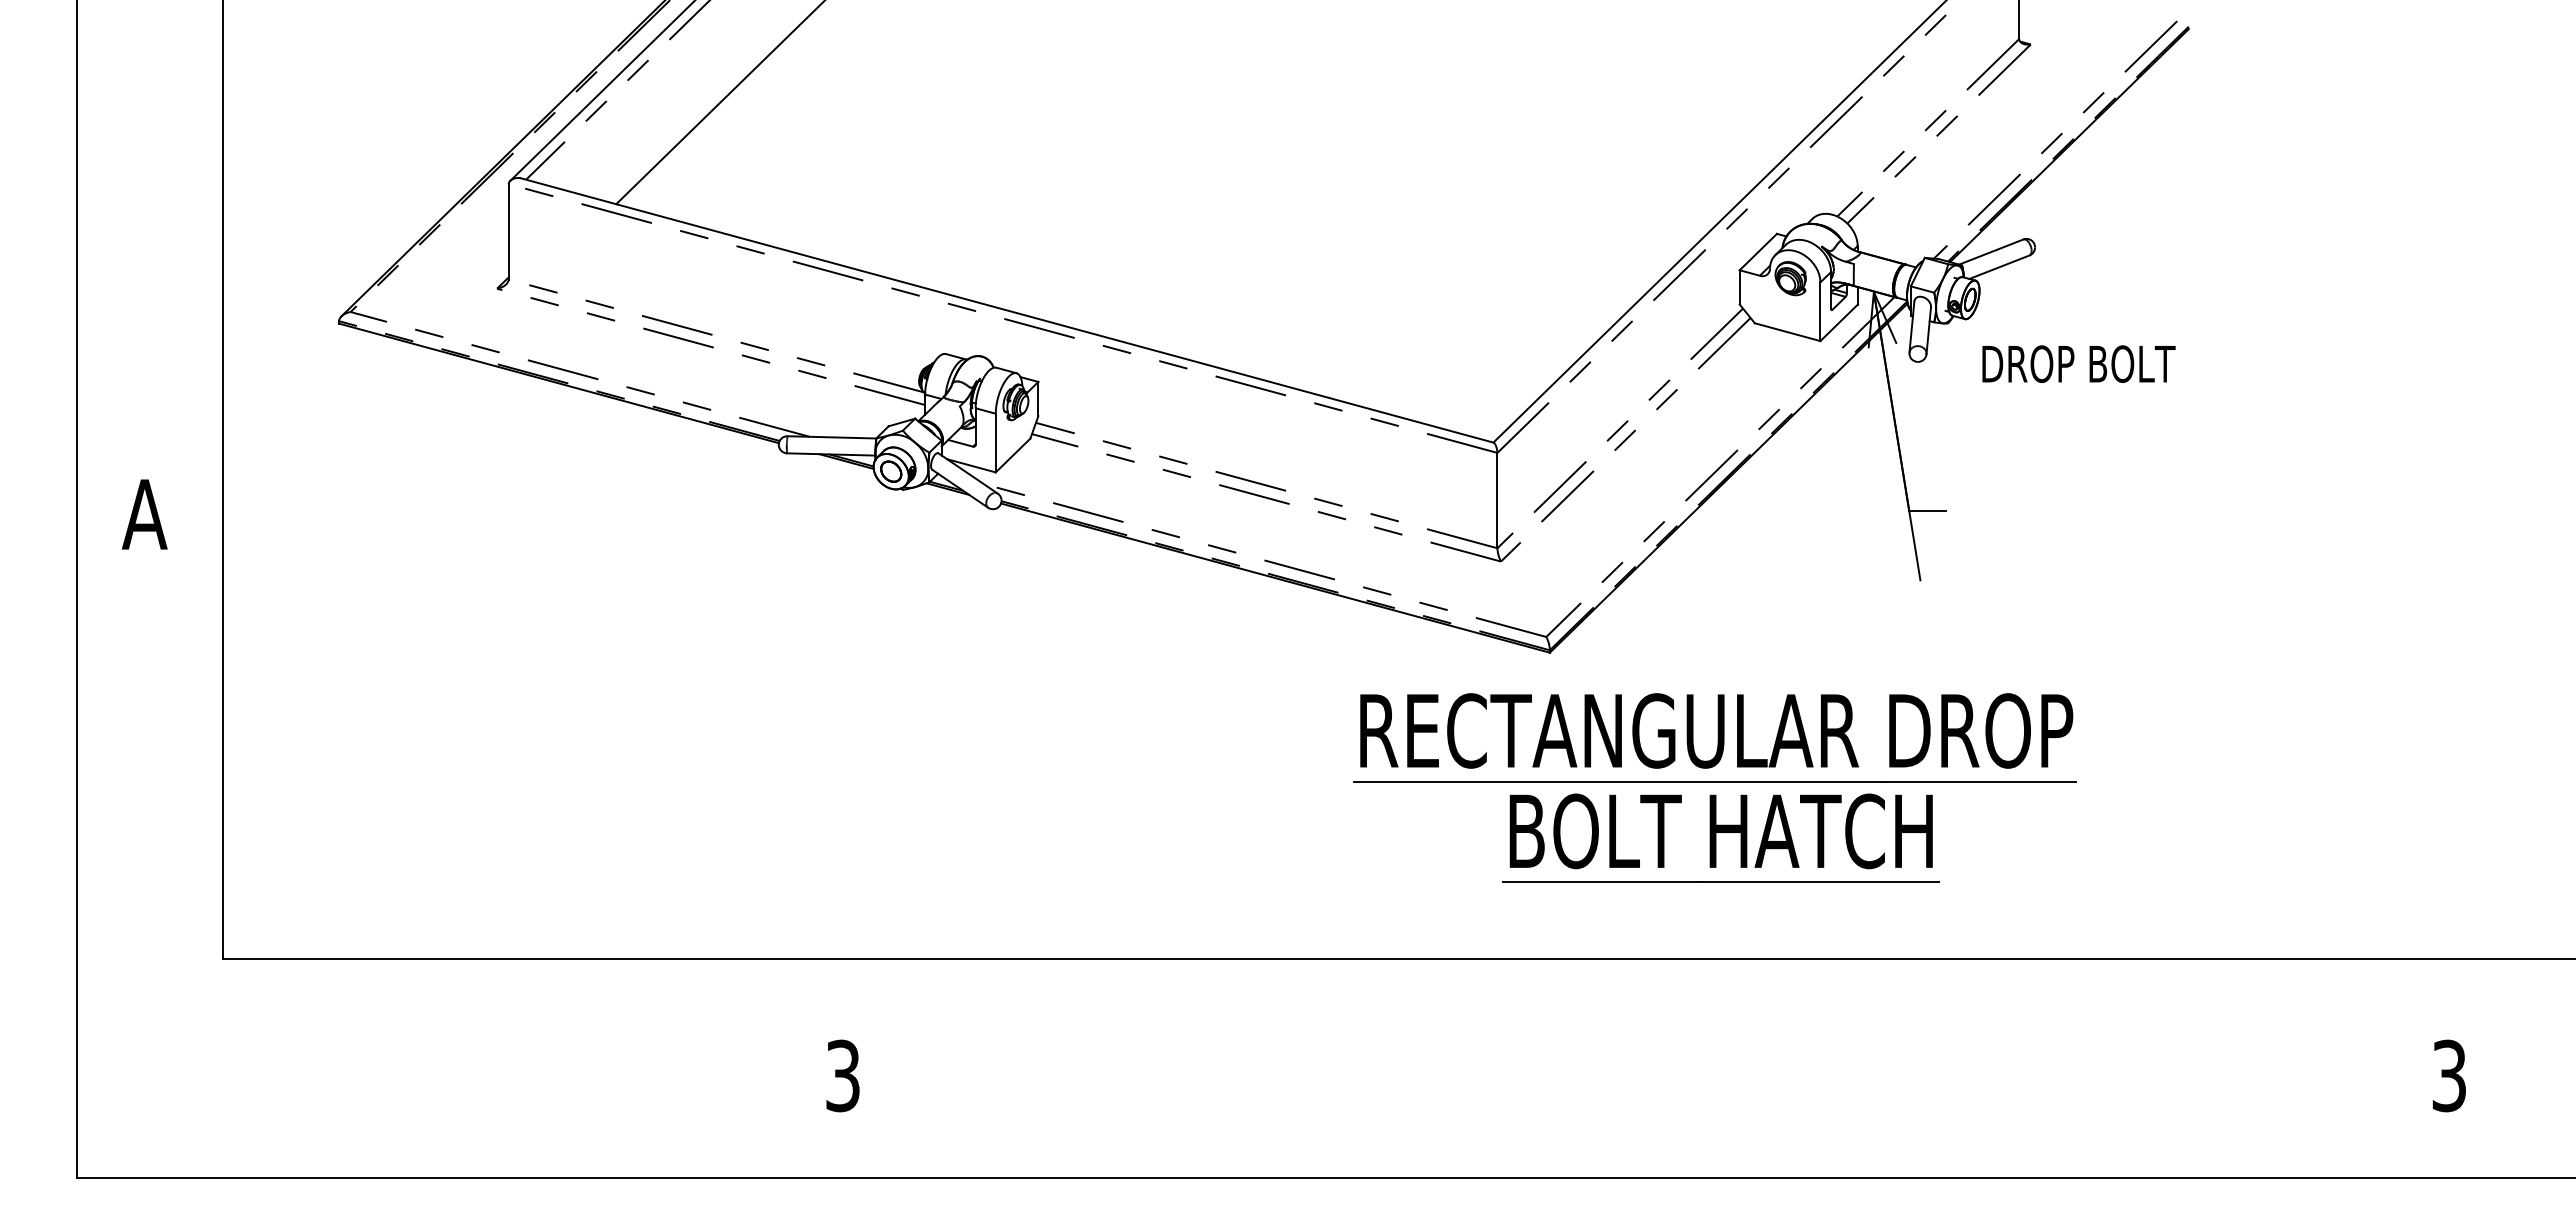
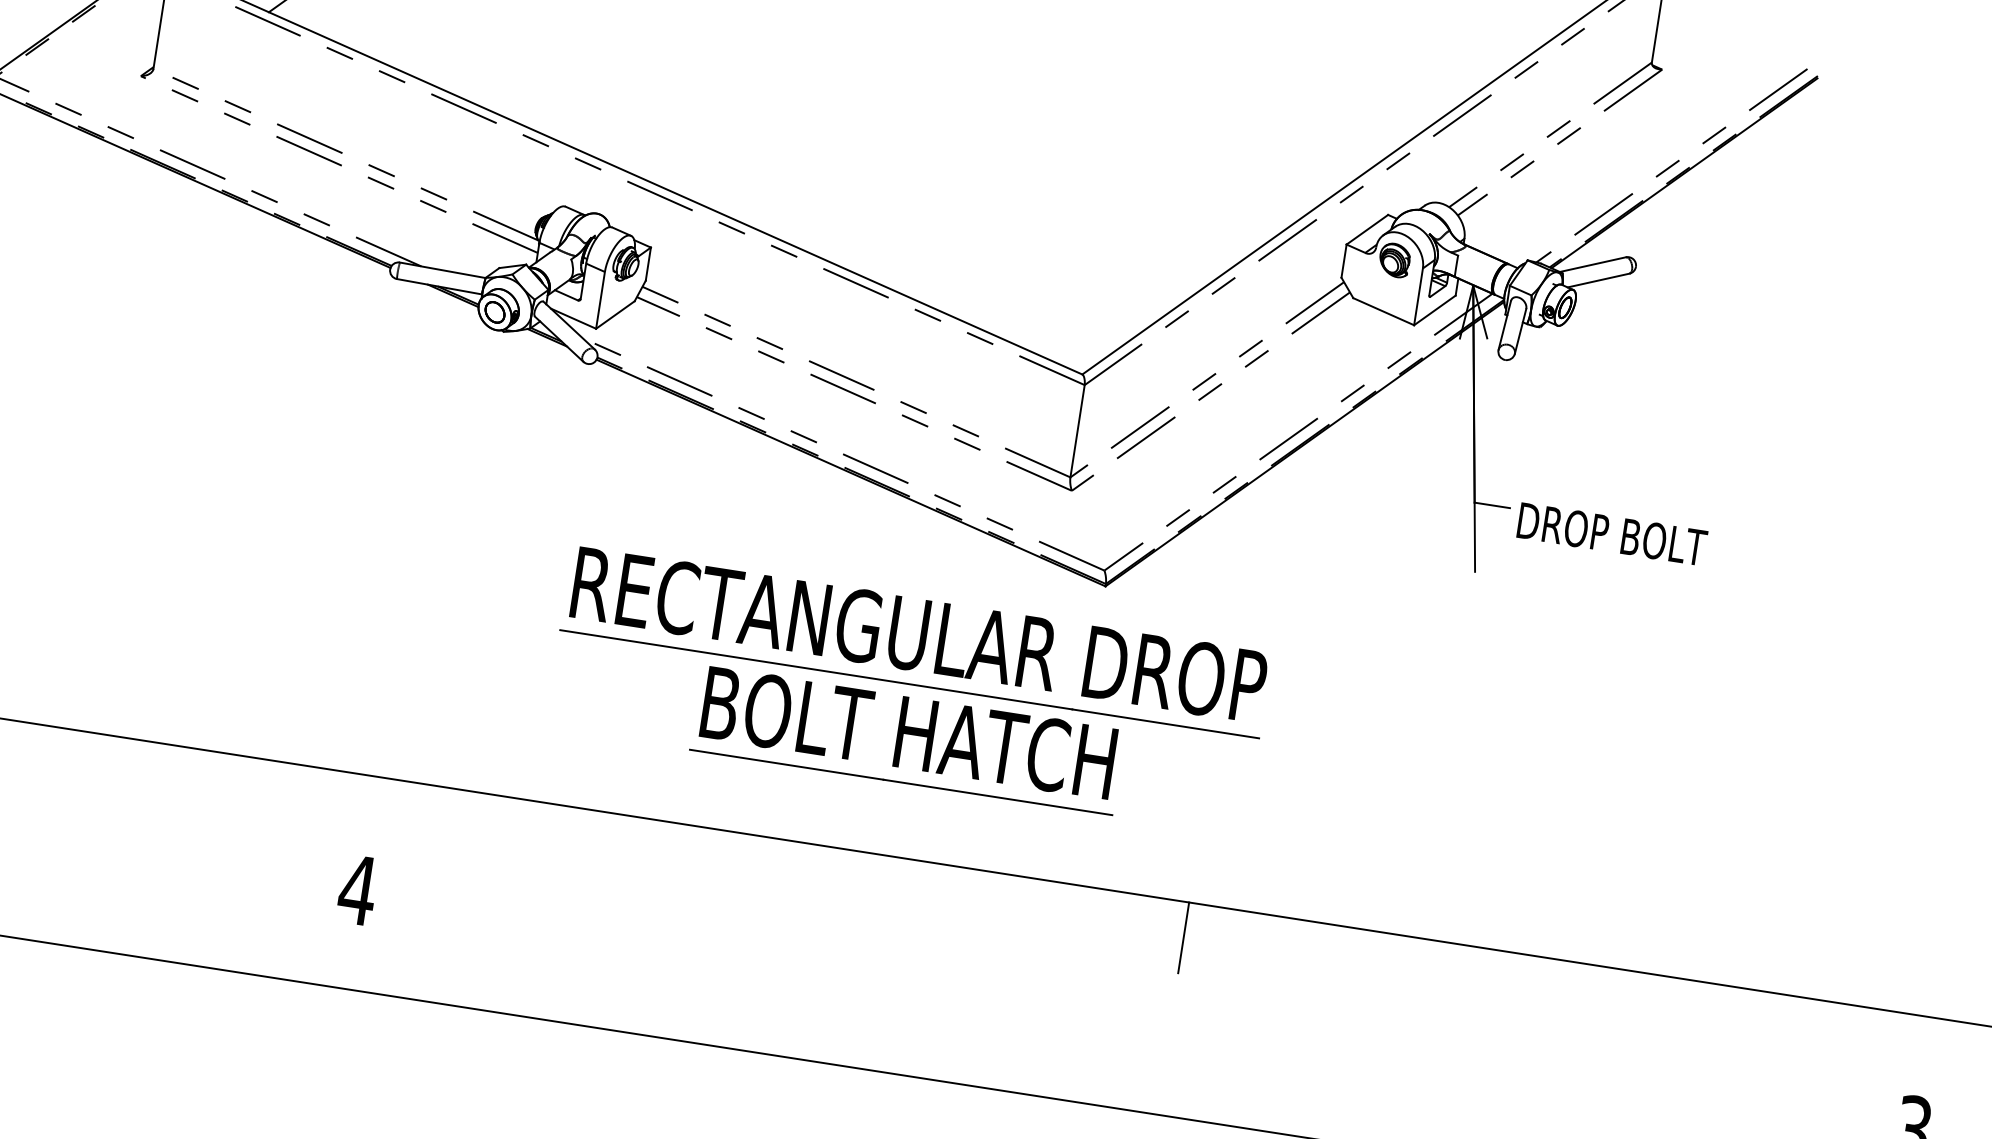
text: (2078, 363) -> (1611, 533), moved
part: (1714, 787) -> (908, 689), moved
line: (1683, 994) -> (1183, 937), added
text: (842, 1075) -> (357, 889), 3 -> 4

